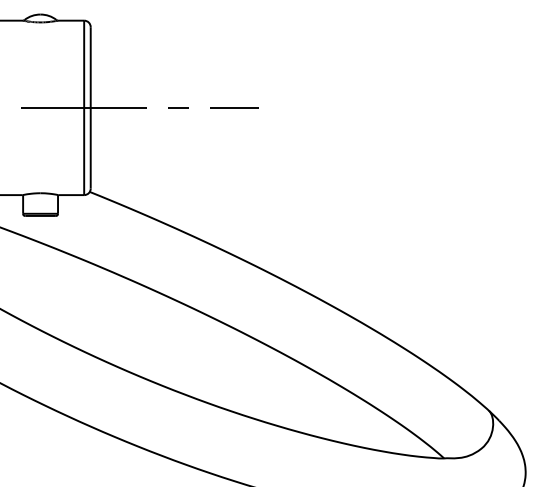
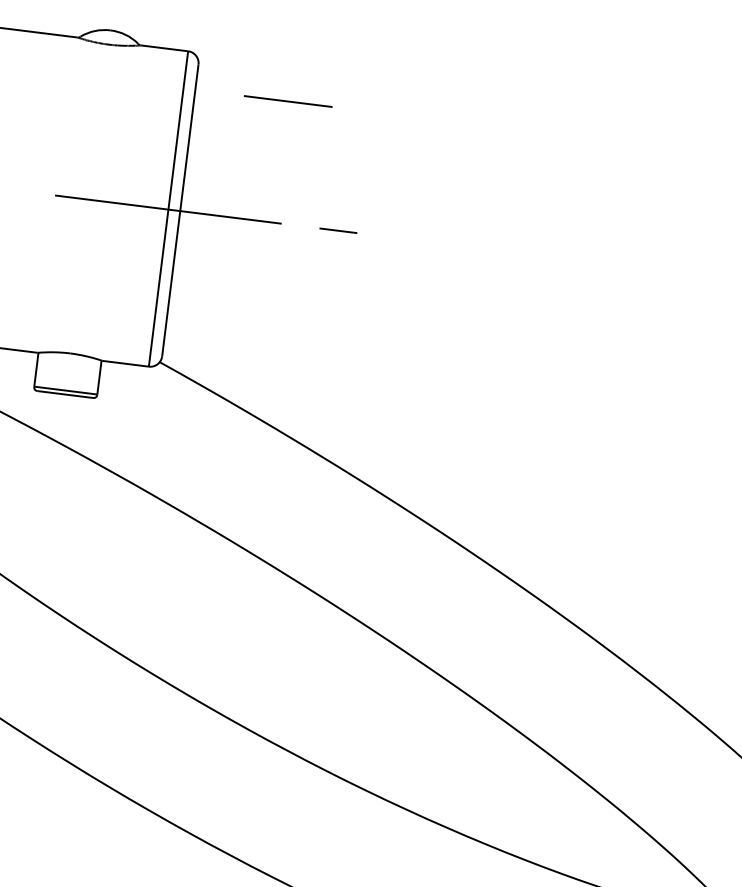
line: (234, 107) -> (289, 100), moved

